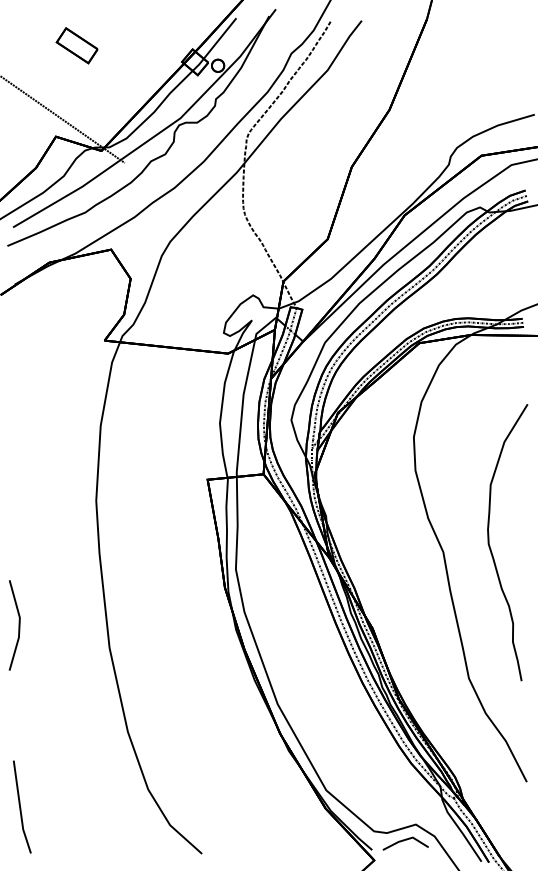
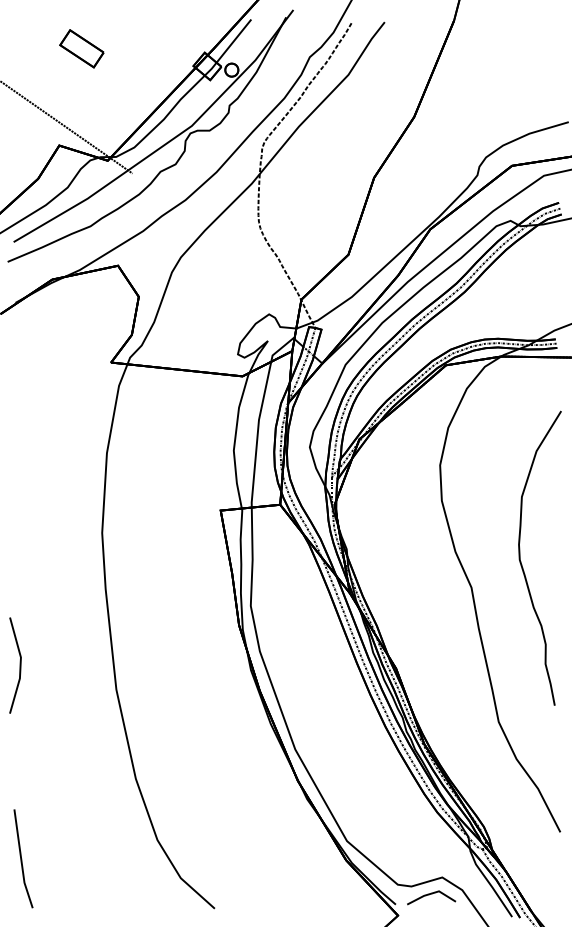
part: (490, 545) -> (521, 561), moved

